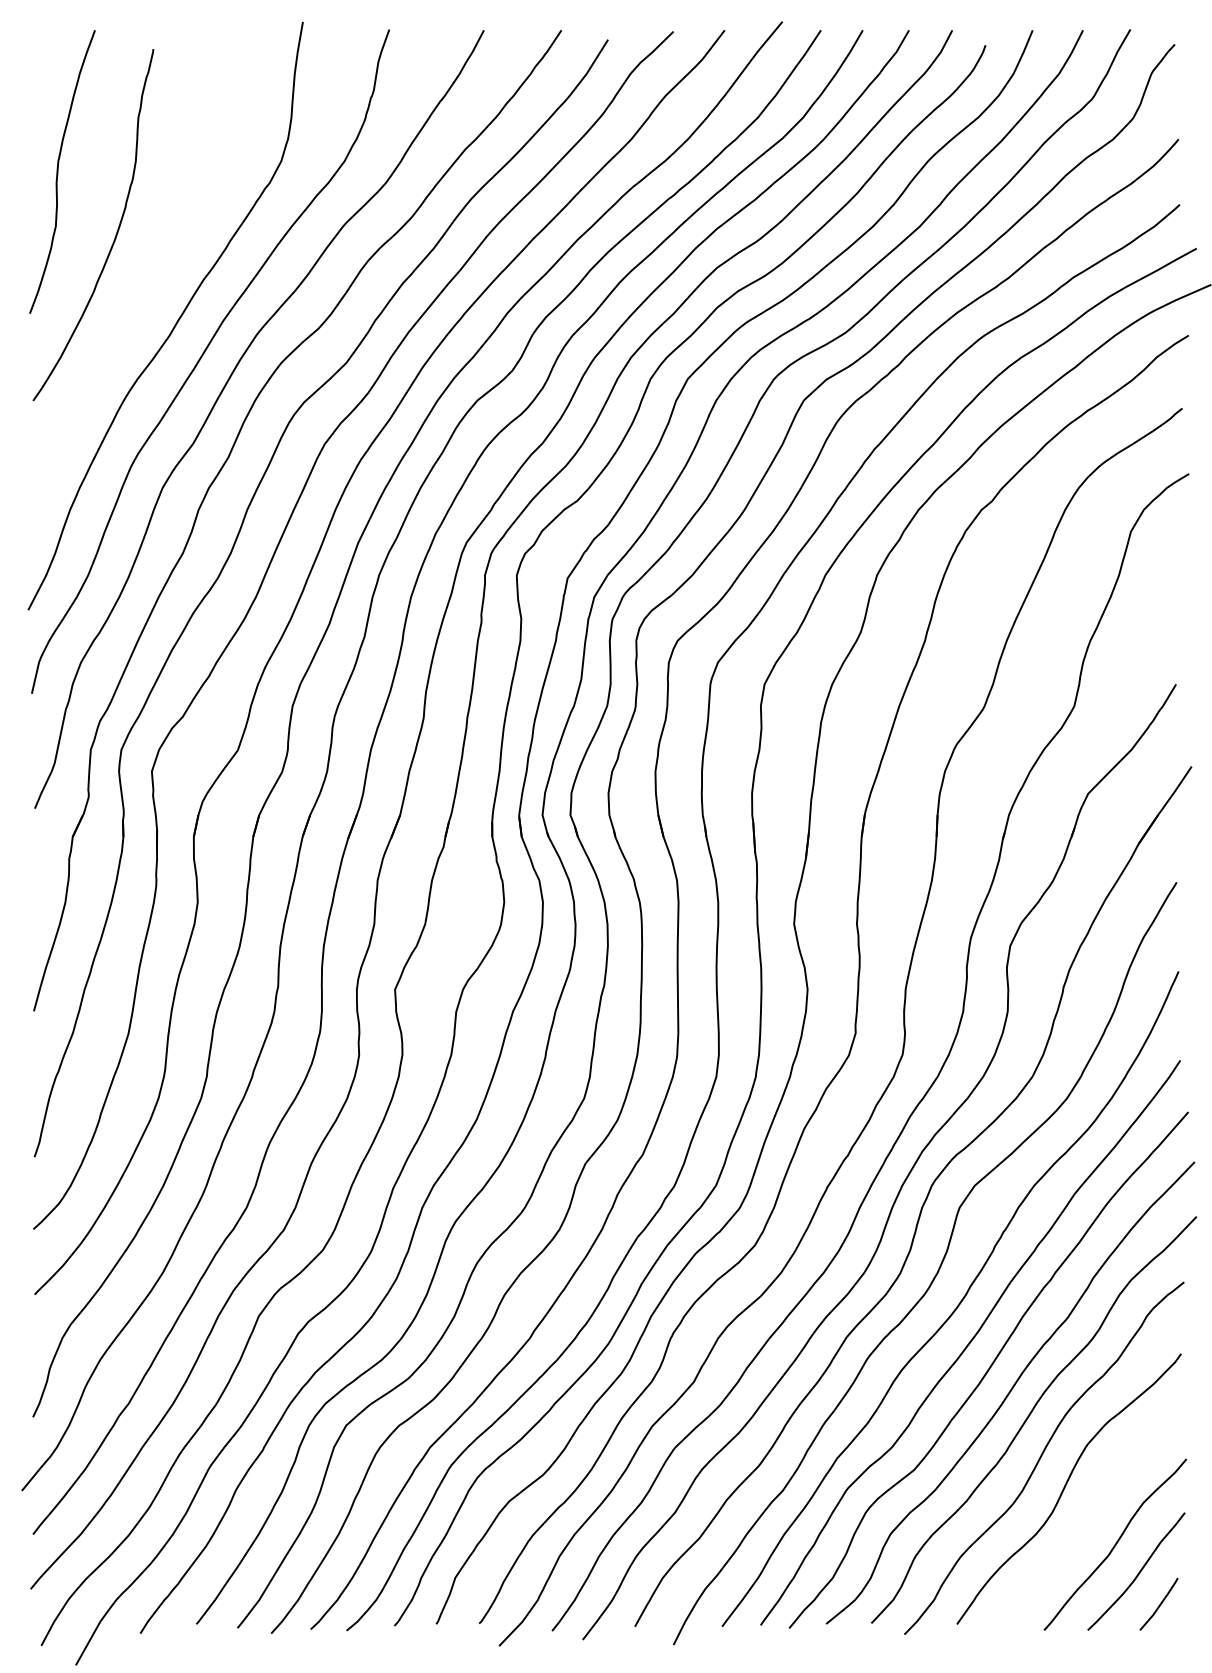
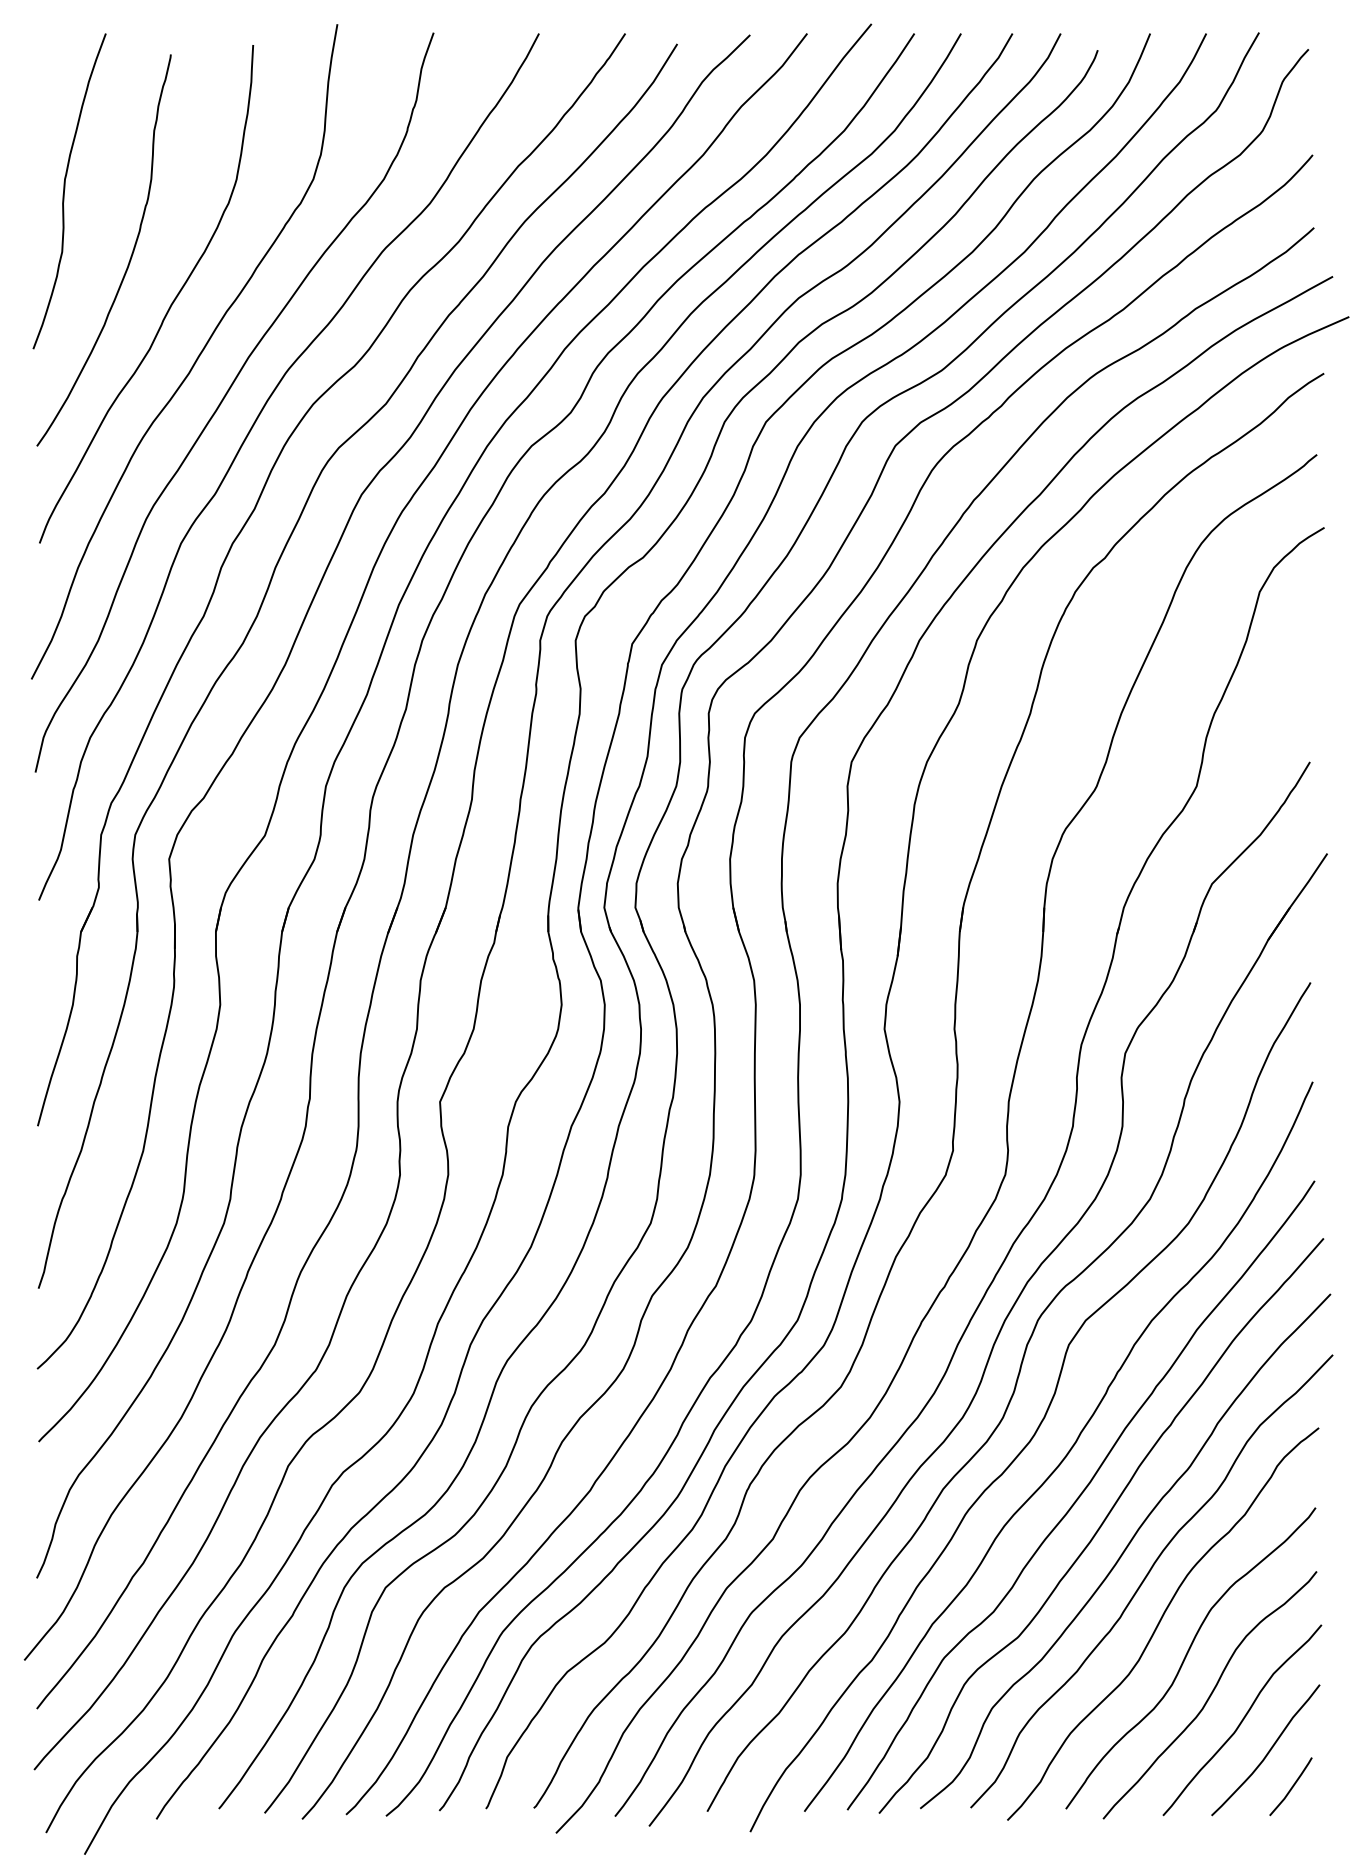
curve: (152, 275) -> (169, 306), added
curve: (1085, 1522) -> (1209, 1695), added

